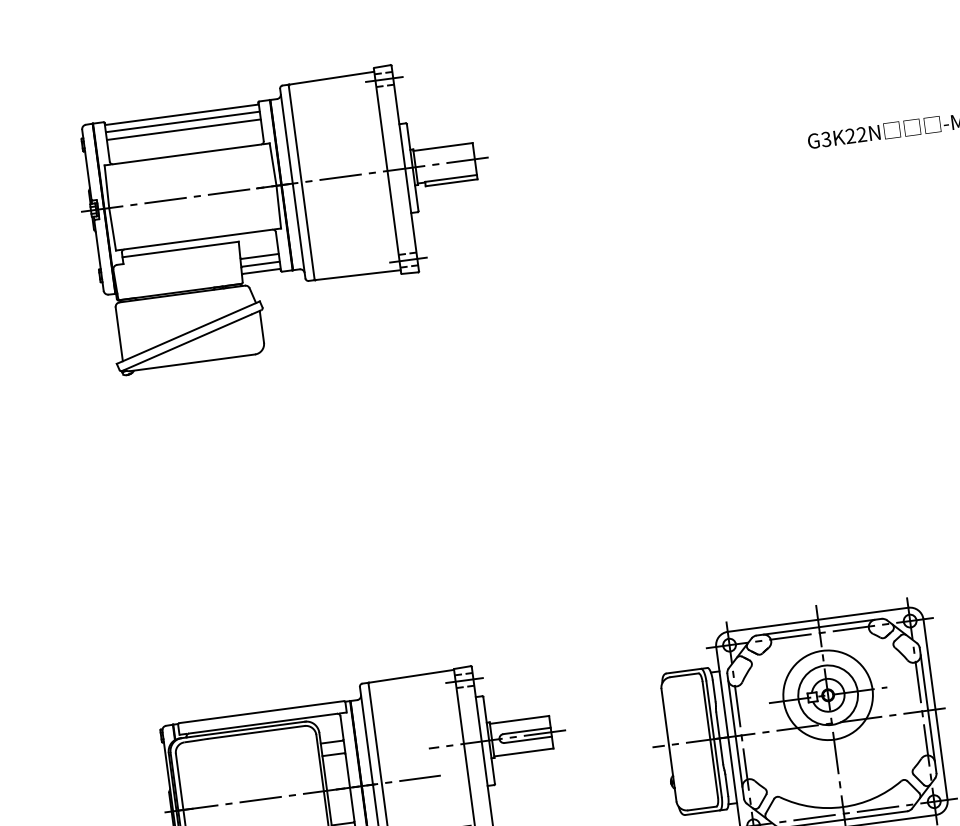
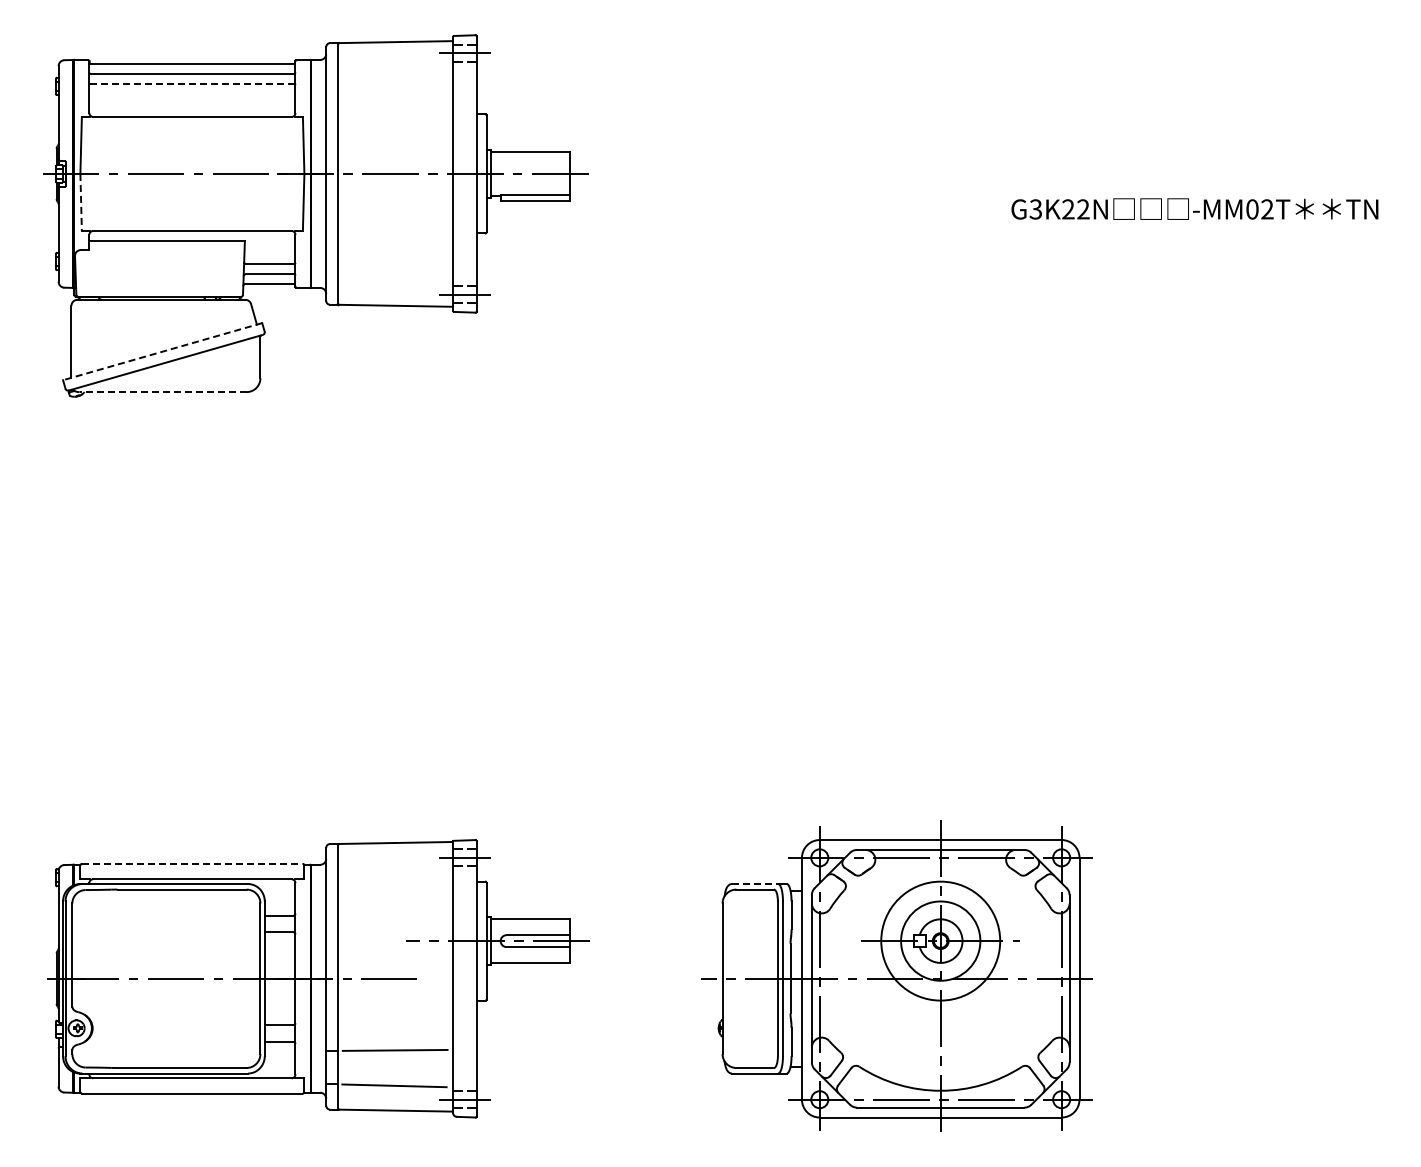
line: (183, 129) -> (192, 83), solid -> dashed
line: (112, 229) -> (81, 202), solid -> dashed
line: (188, 332) -> (162, 351), solid -> dashed
line: (192, 363) -> (162, 392), solid -> dashed
line: (684, 671) -> (755, 884), solid -> dashed
line: (261, 711) -> (192, 863), solid -> dashed

